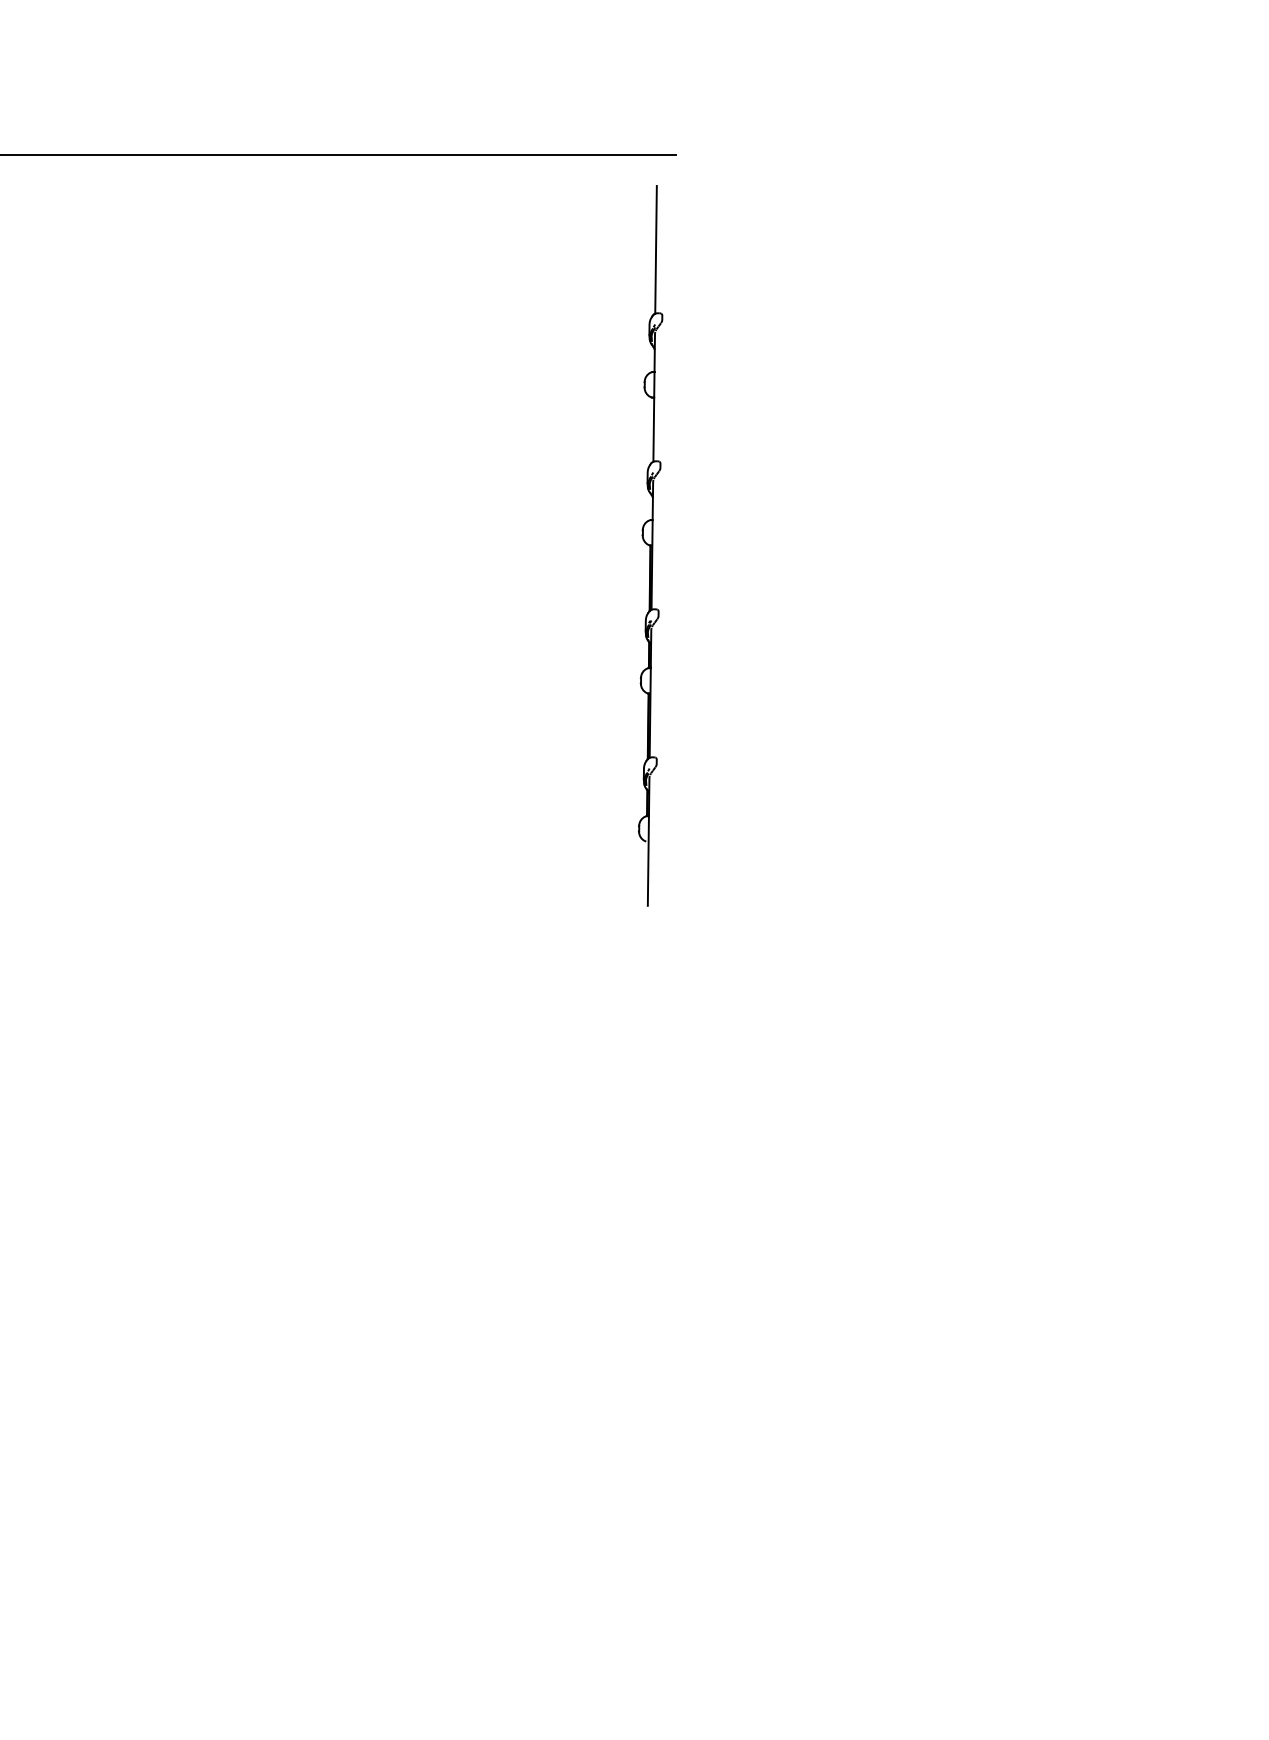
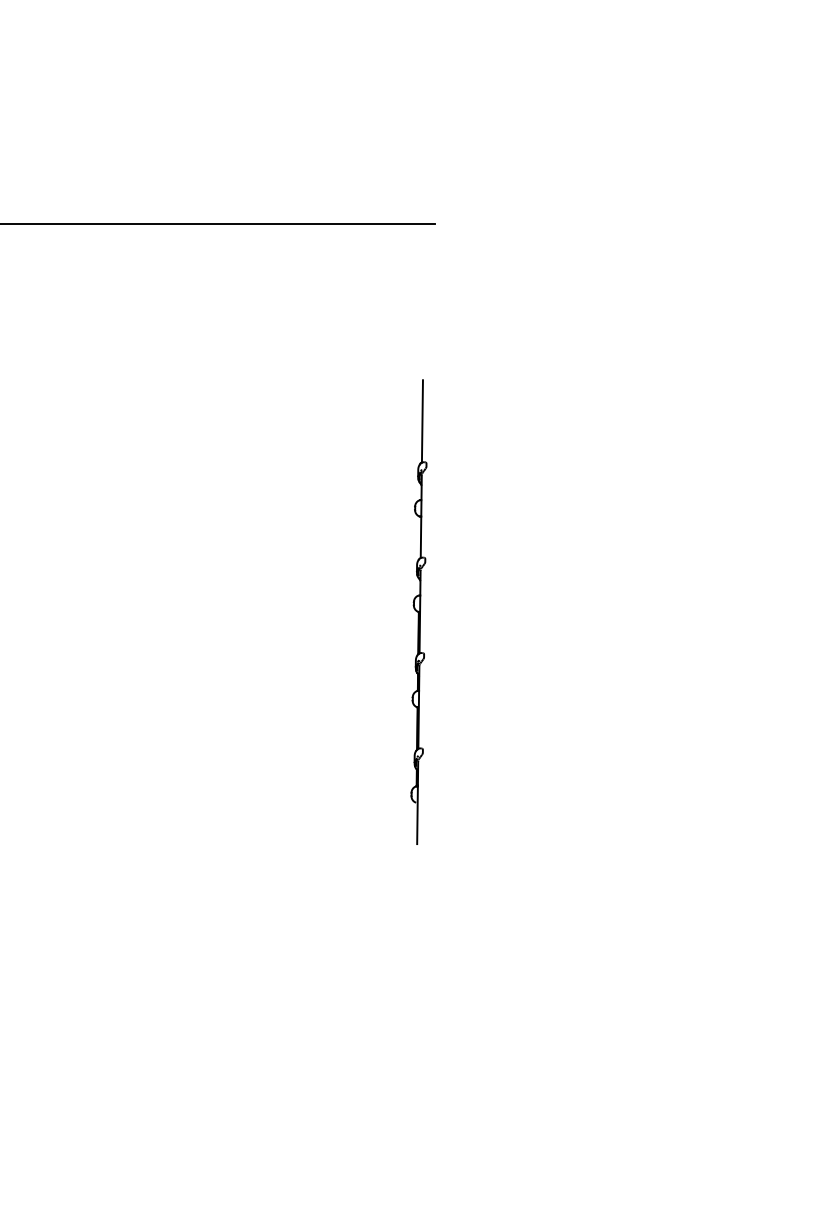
part: (649, 544) -> (418, 611), moved

